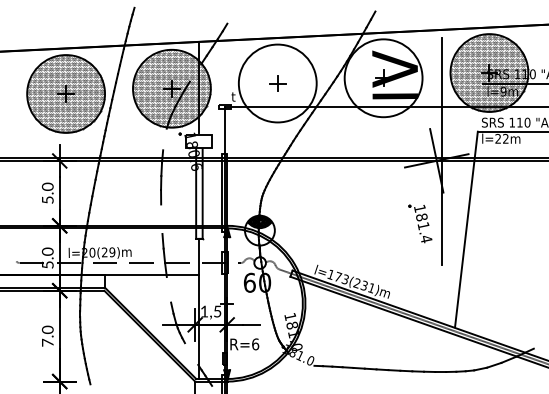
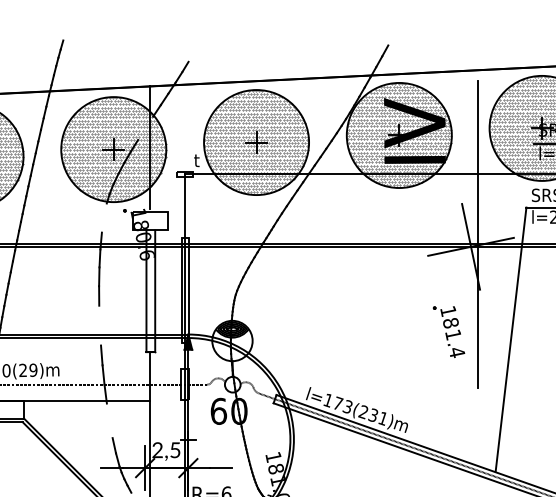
hatch: (383, 77) -> (399, 134), added
hatch: (277, 82) -> (256, 141), added
text: (204, 311) -> (157, 450), 1,5 -> 2,5

